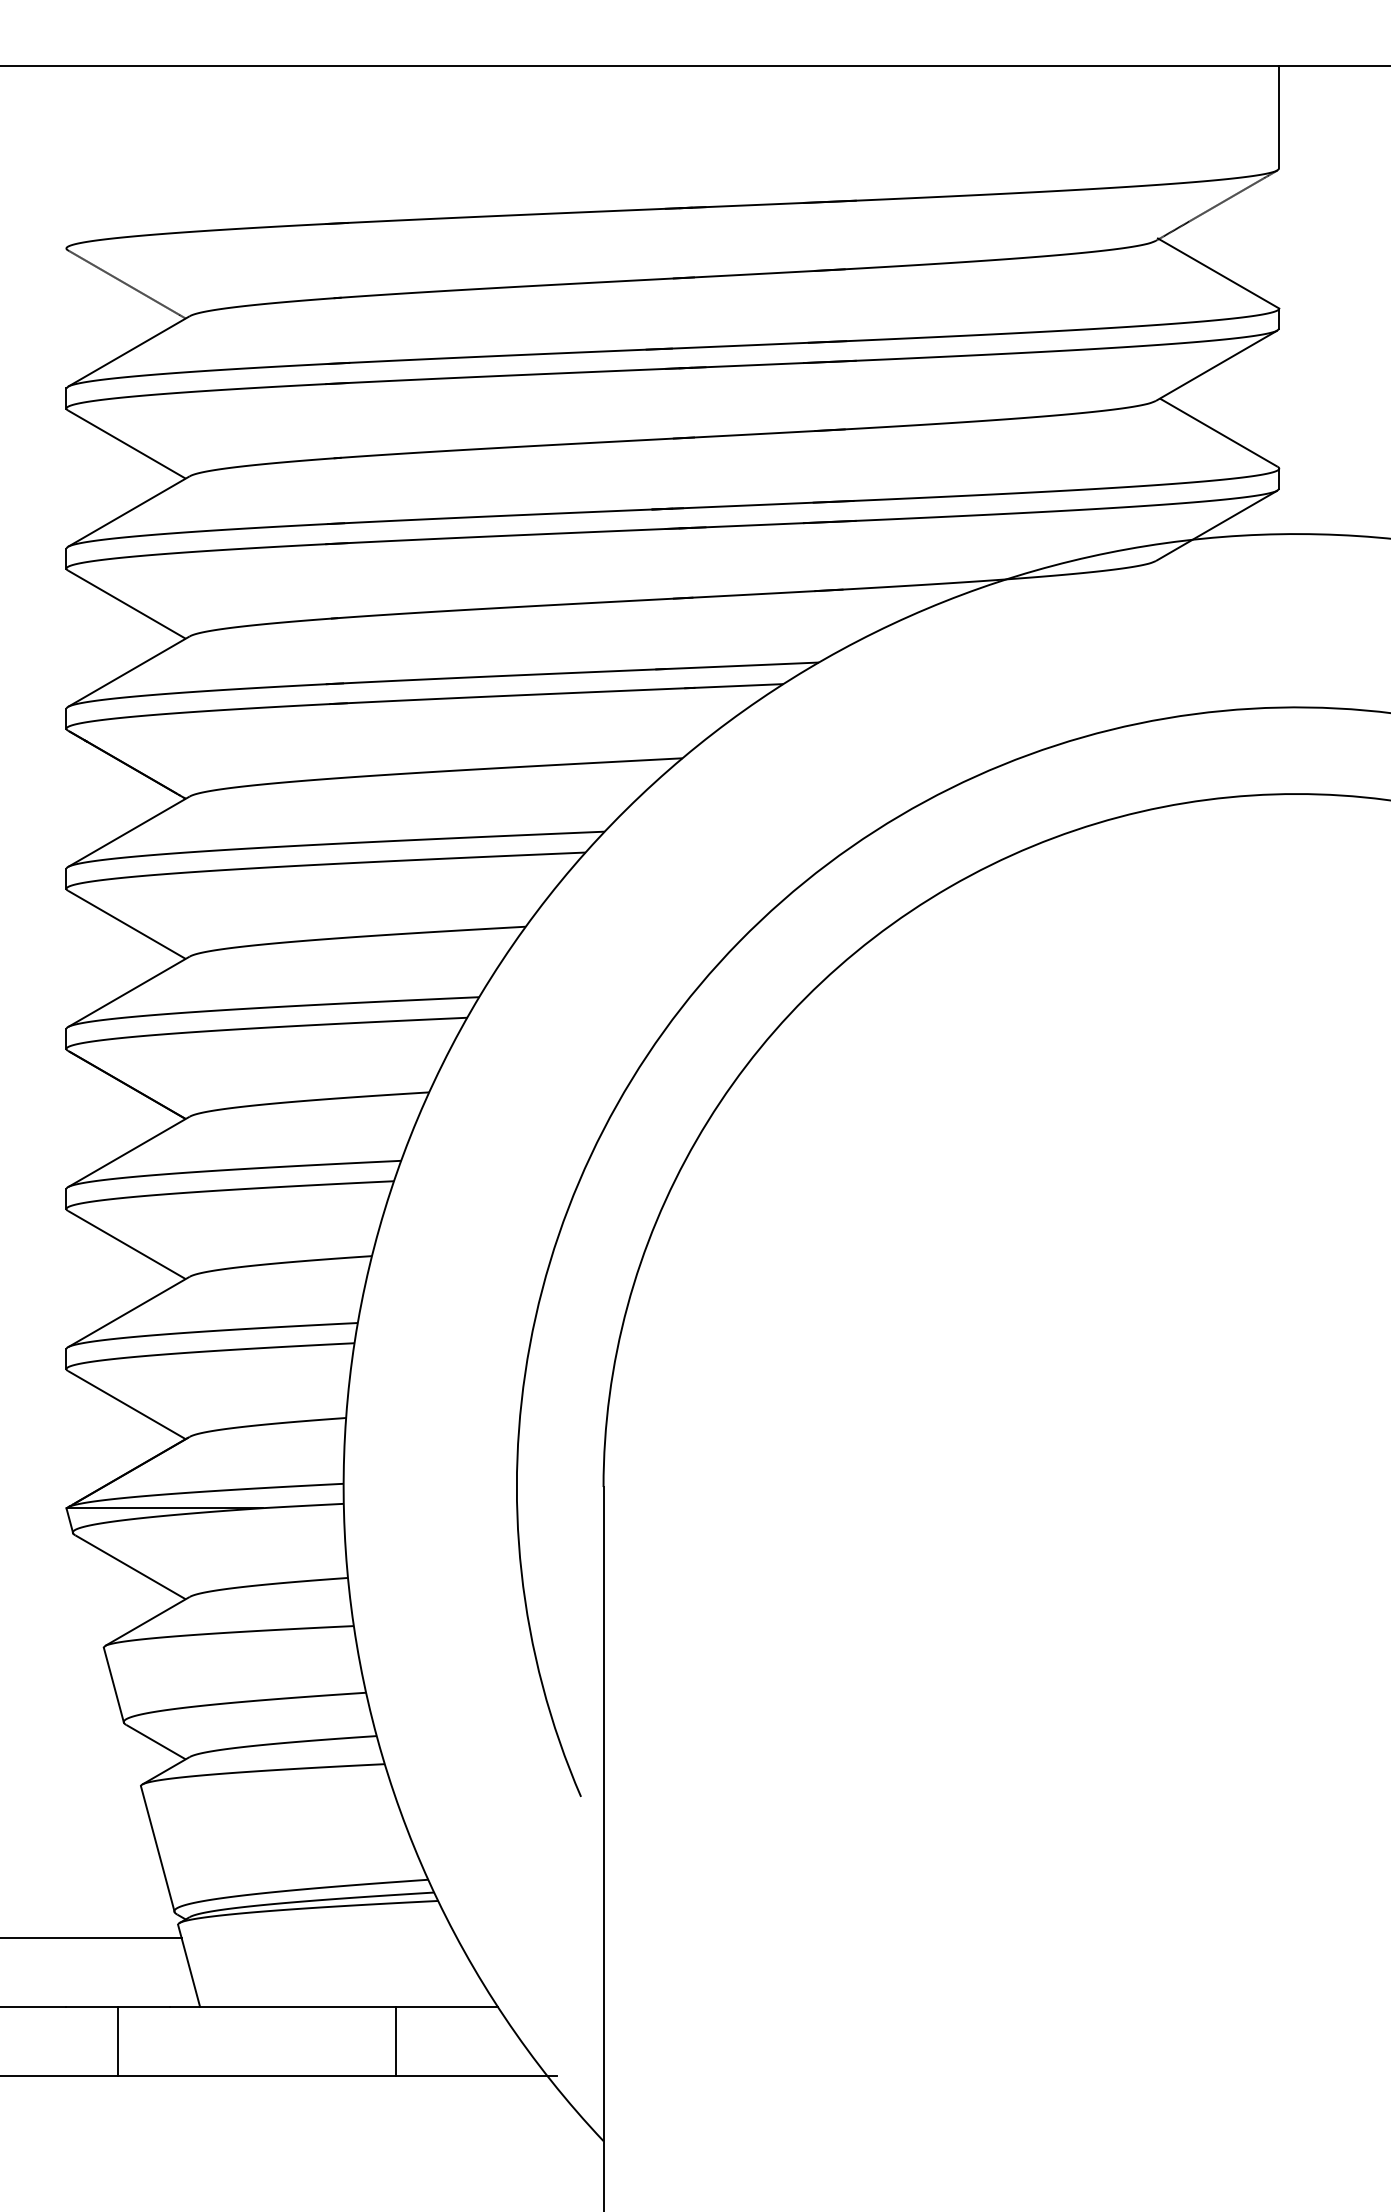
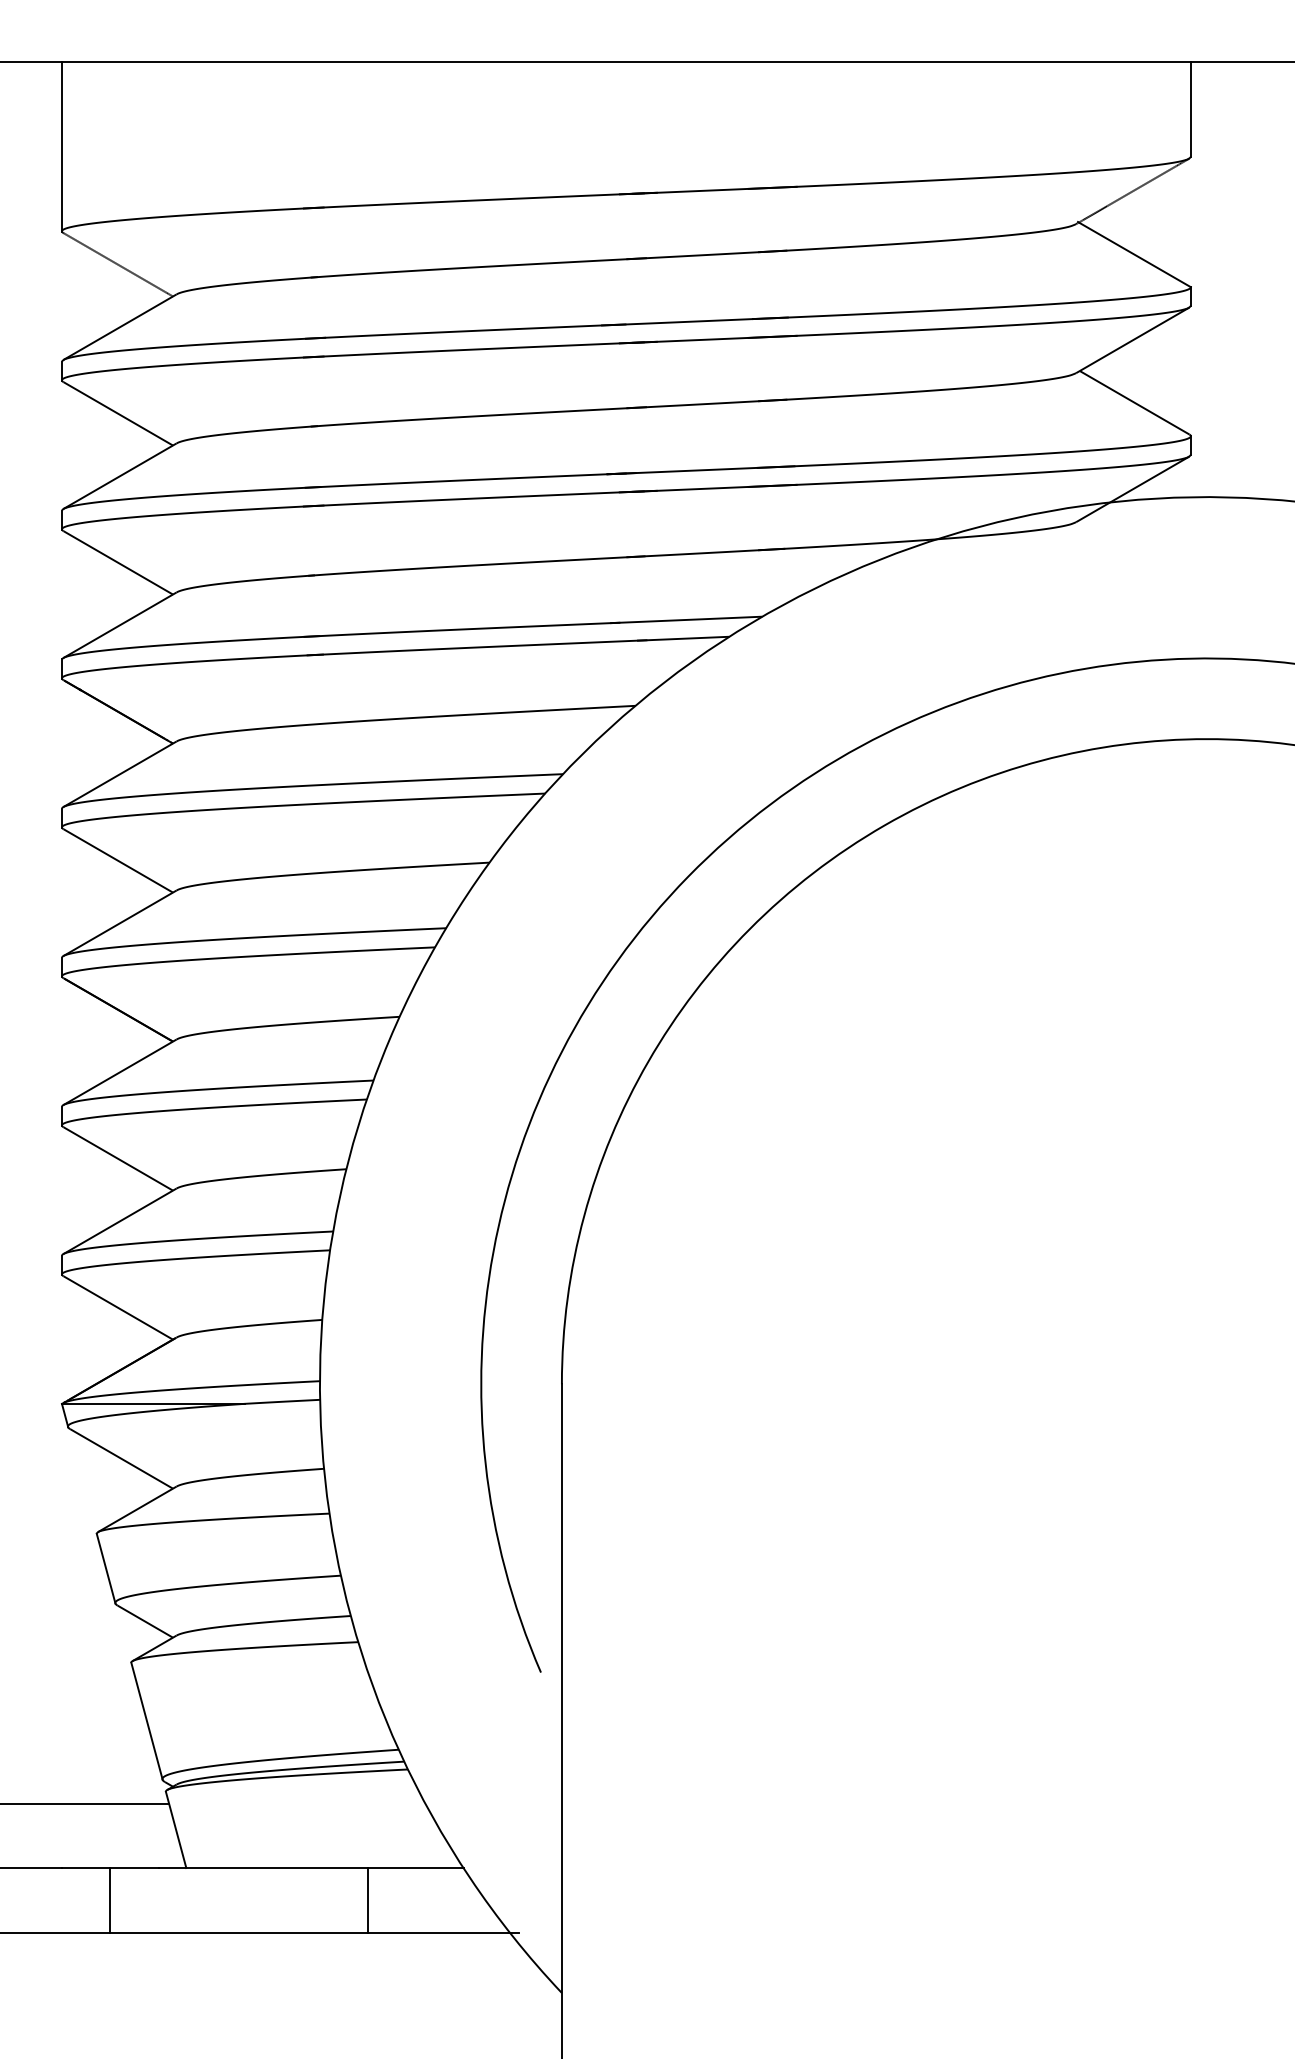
line: (65, 157) -> (61, 146), added

